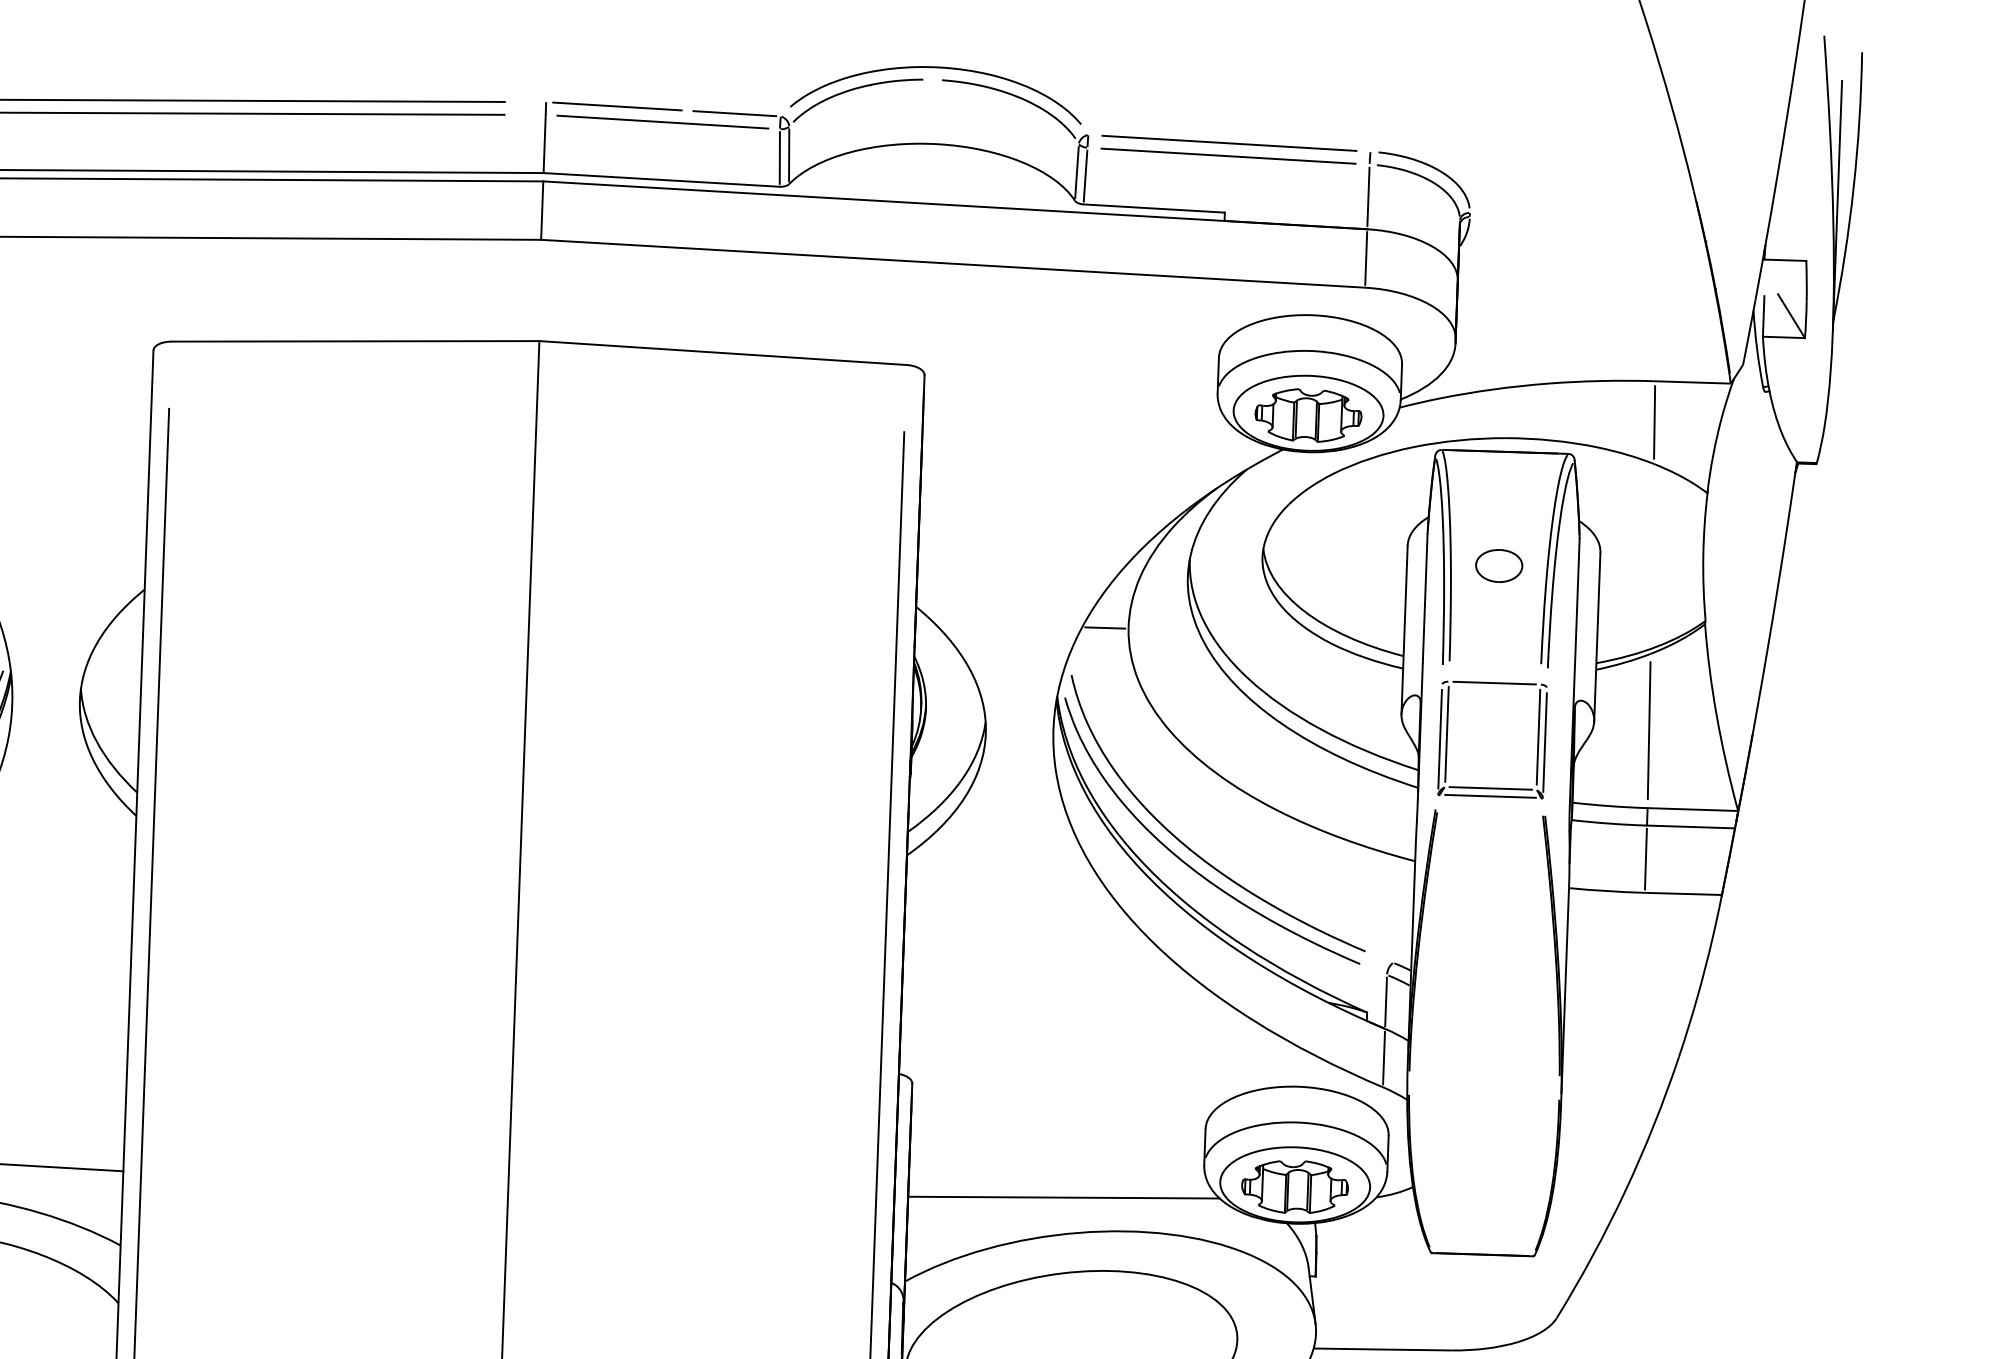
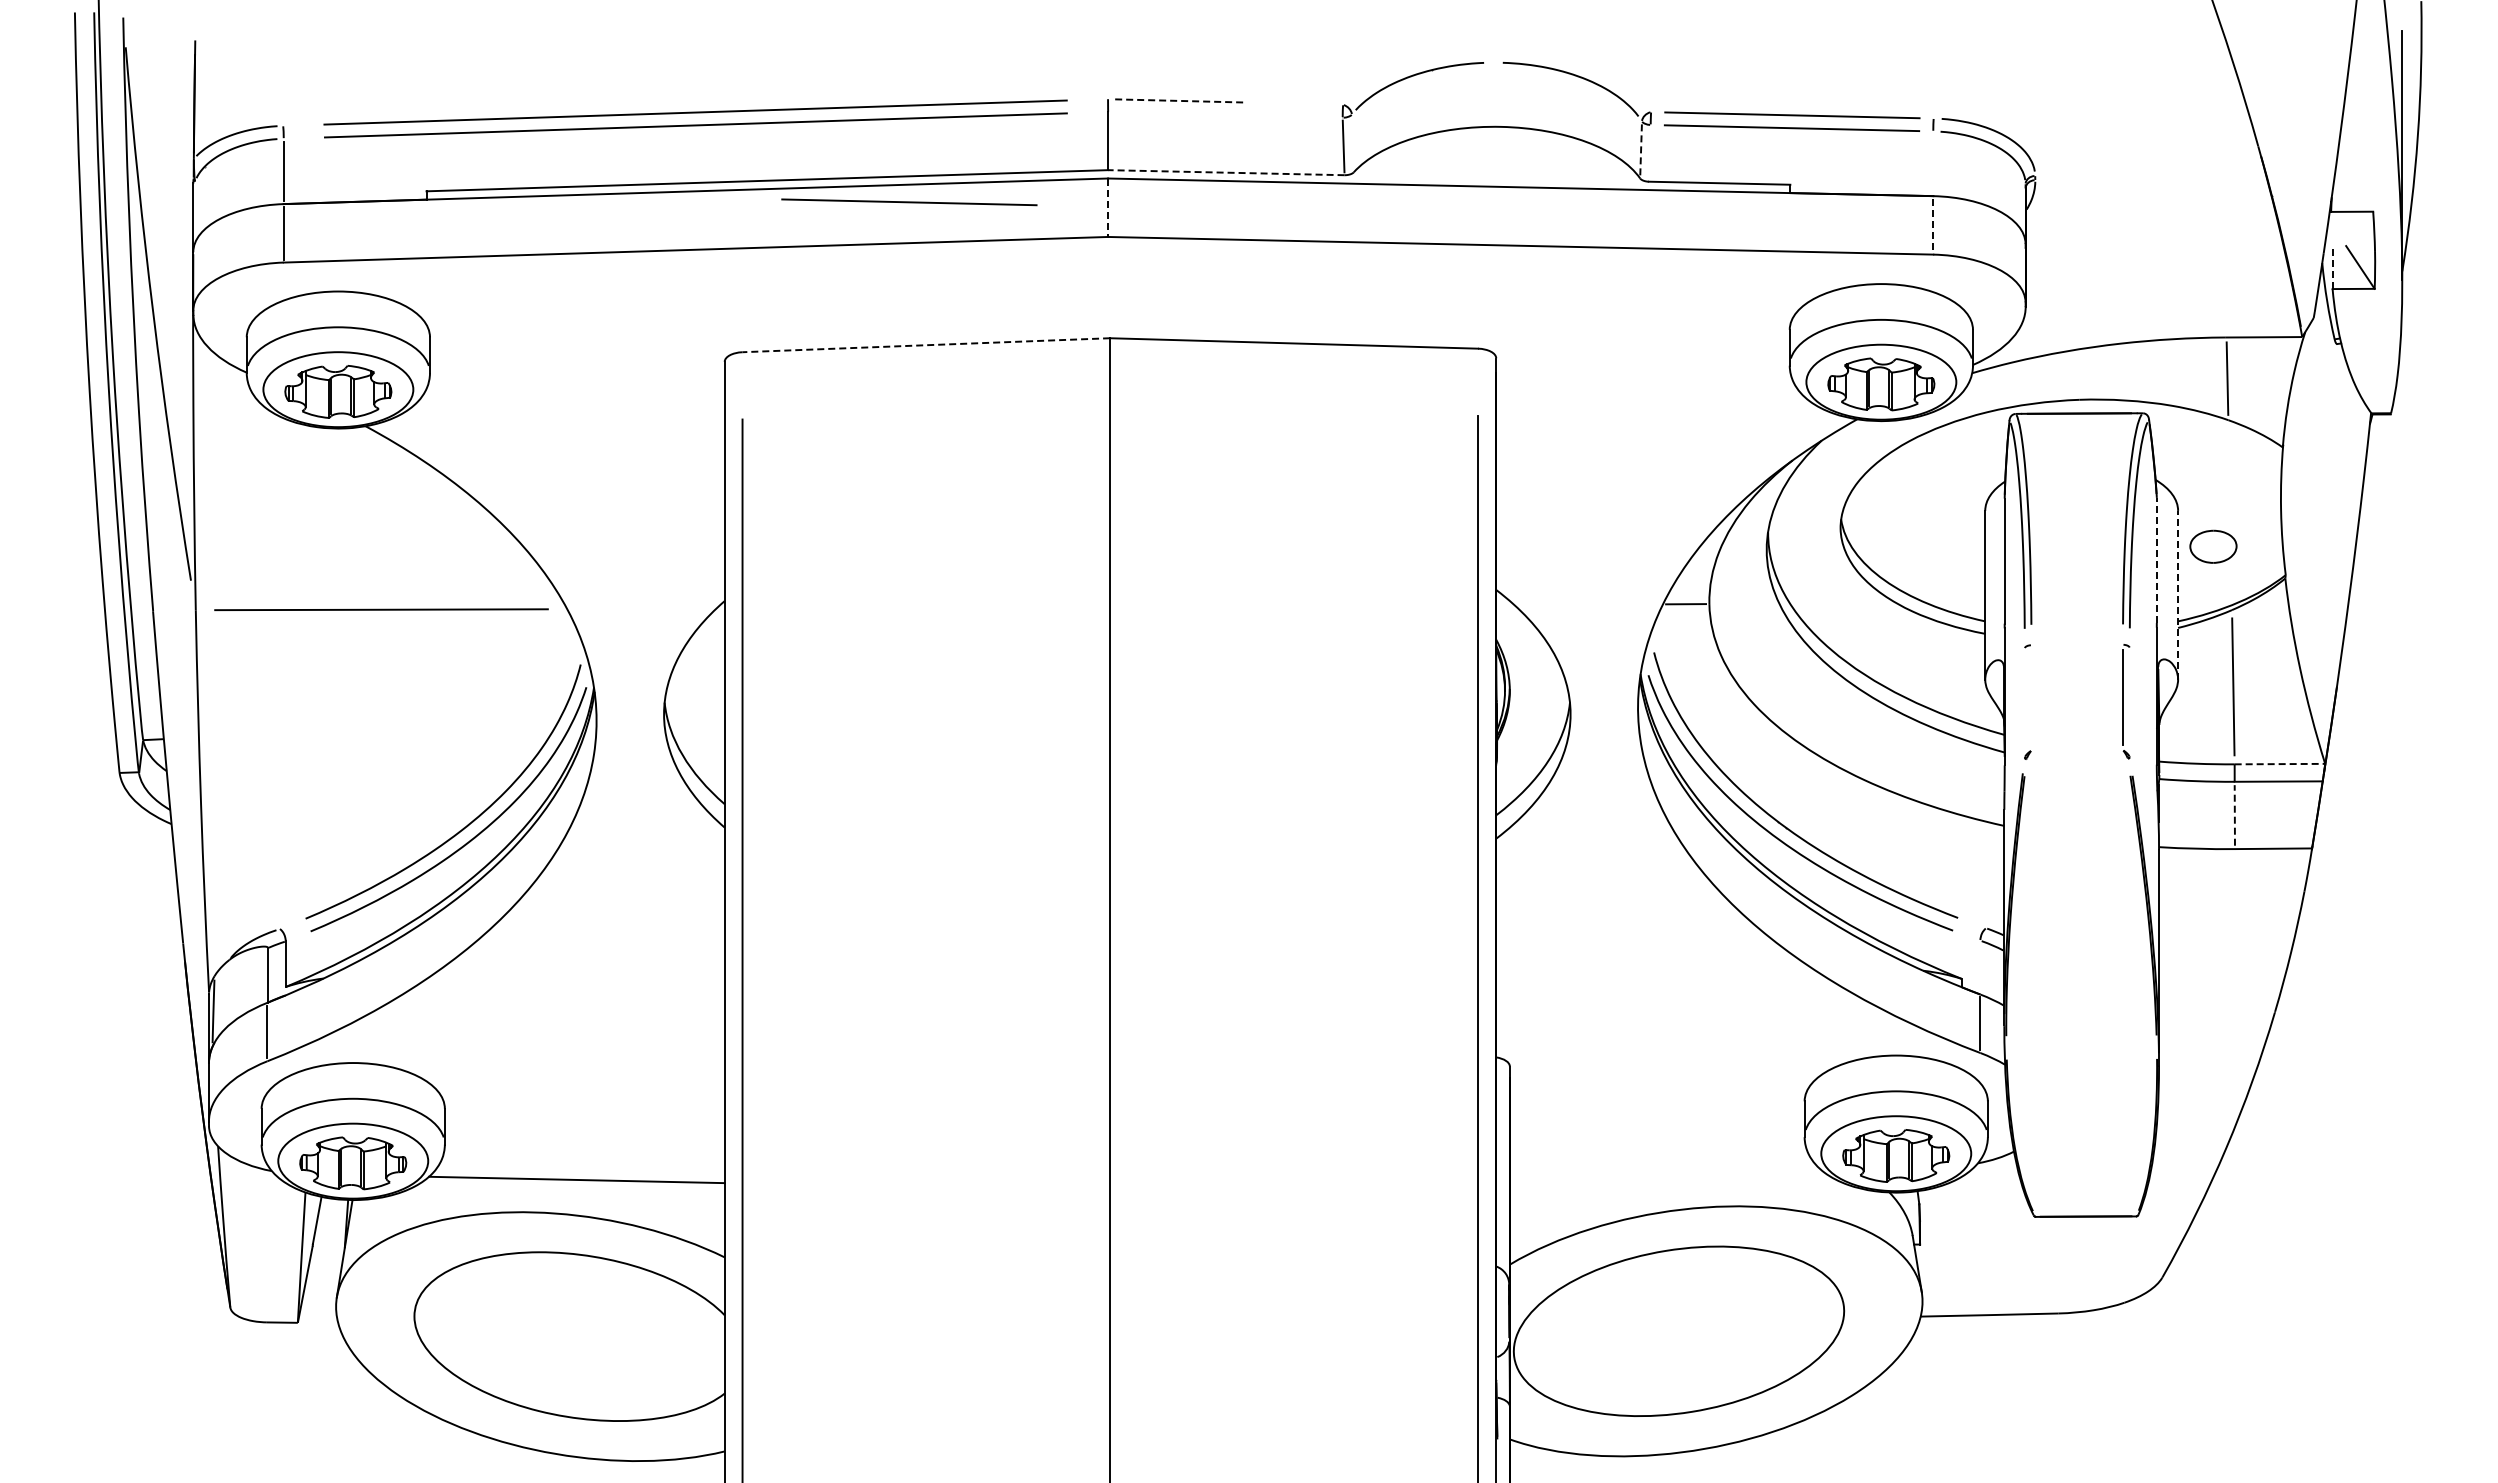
curve: (940, 68) -> (1500, 51), removed
line: (617, 106) -> (1179, 100), solid -> dashed
line: (734, 113) -> (1296, 103), removed
line: (661, 121) -> (1224, 114), removed
line: (788, 155) -> (1352, 143), removed
line: (1077, 172) -> (1641, 150), solid -> dashed
line: (1085, 175) -> (1649, 152), removed
line: (660, 179) -> (1225, 172), solid -> dashed
line: (1368, 196) -> (1933, 163), removed
line: (343, 198) -> (909, 202), added
line: (542, 211) -> (1108, 208), solid -> dashed
line: (1366, 258) -> (1933, 225), solid -> dashed
line: (1763, 316) -> (2332, 268), solid -> dashed
line: (355, 341) -> (926, 345), solid -> dashed
part: (1499, 565) -> (2213, 546), moved
line: (1576, 601) -> (2156, 560), solid -> dashed
line: (1597, 636) -> (2178, 594), solid -> dashed
line: (1494, 682) -> (2077, 644), removed
line: (1447, 733) -> (2031, 697), removed
line: (1439, 738) -> (2024, 702), removed
line: (1544, 742) -> (2129, 702), removed
line: (1491, 788) -> (2077, 750), removed
line: (1489, 796) -> (2076, 758), removed
line: (1693, 809) -> (2280, 764), solid -> dashed
line: (1645, 858) -> (2234, 814), solid -> dashed
line: (1386, 1001) -> (1980, 967), removed
line: (1063, 1197) -> (1665, 1174), removed

